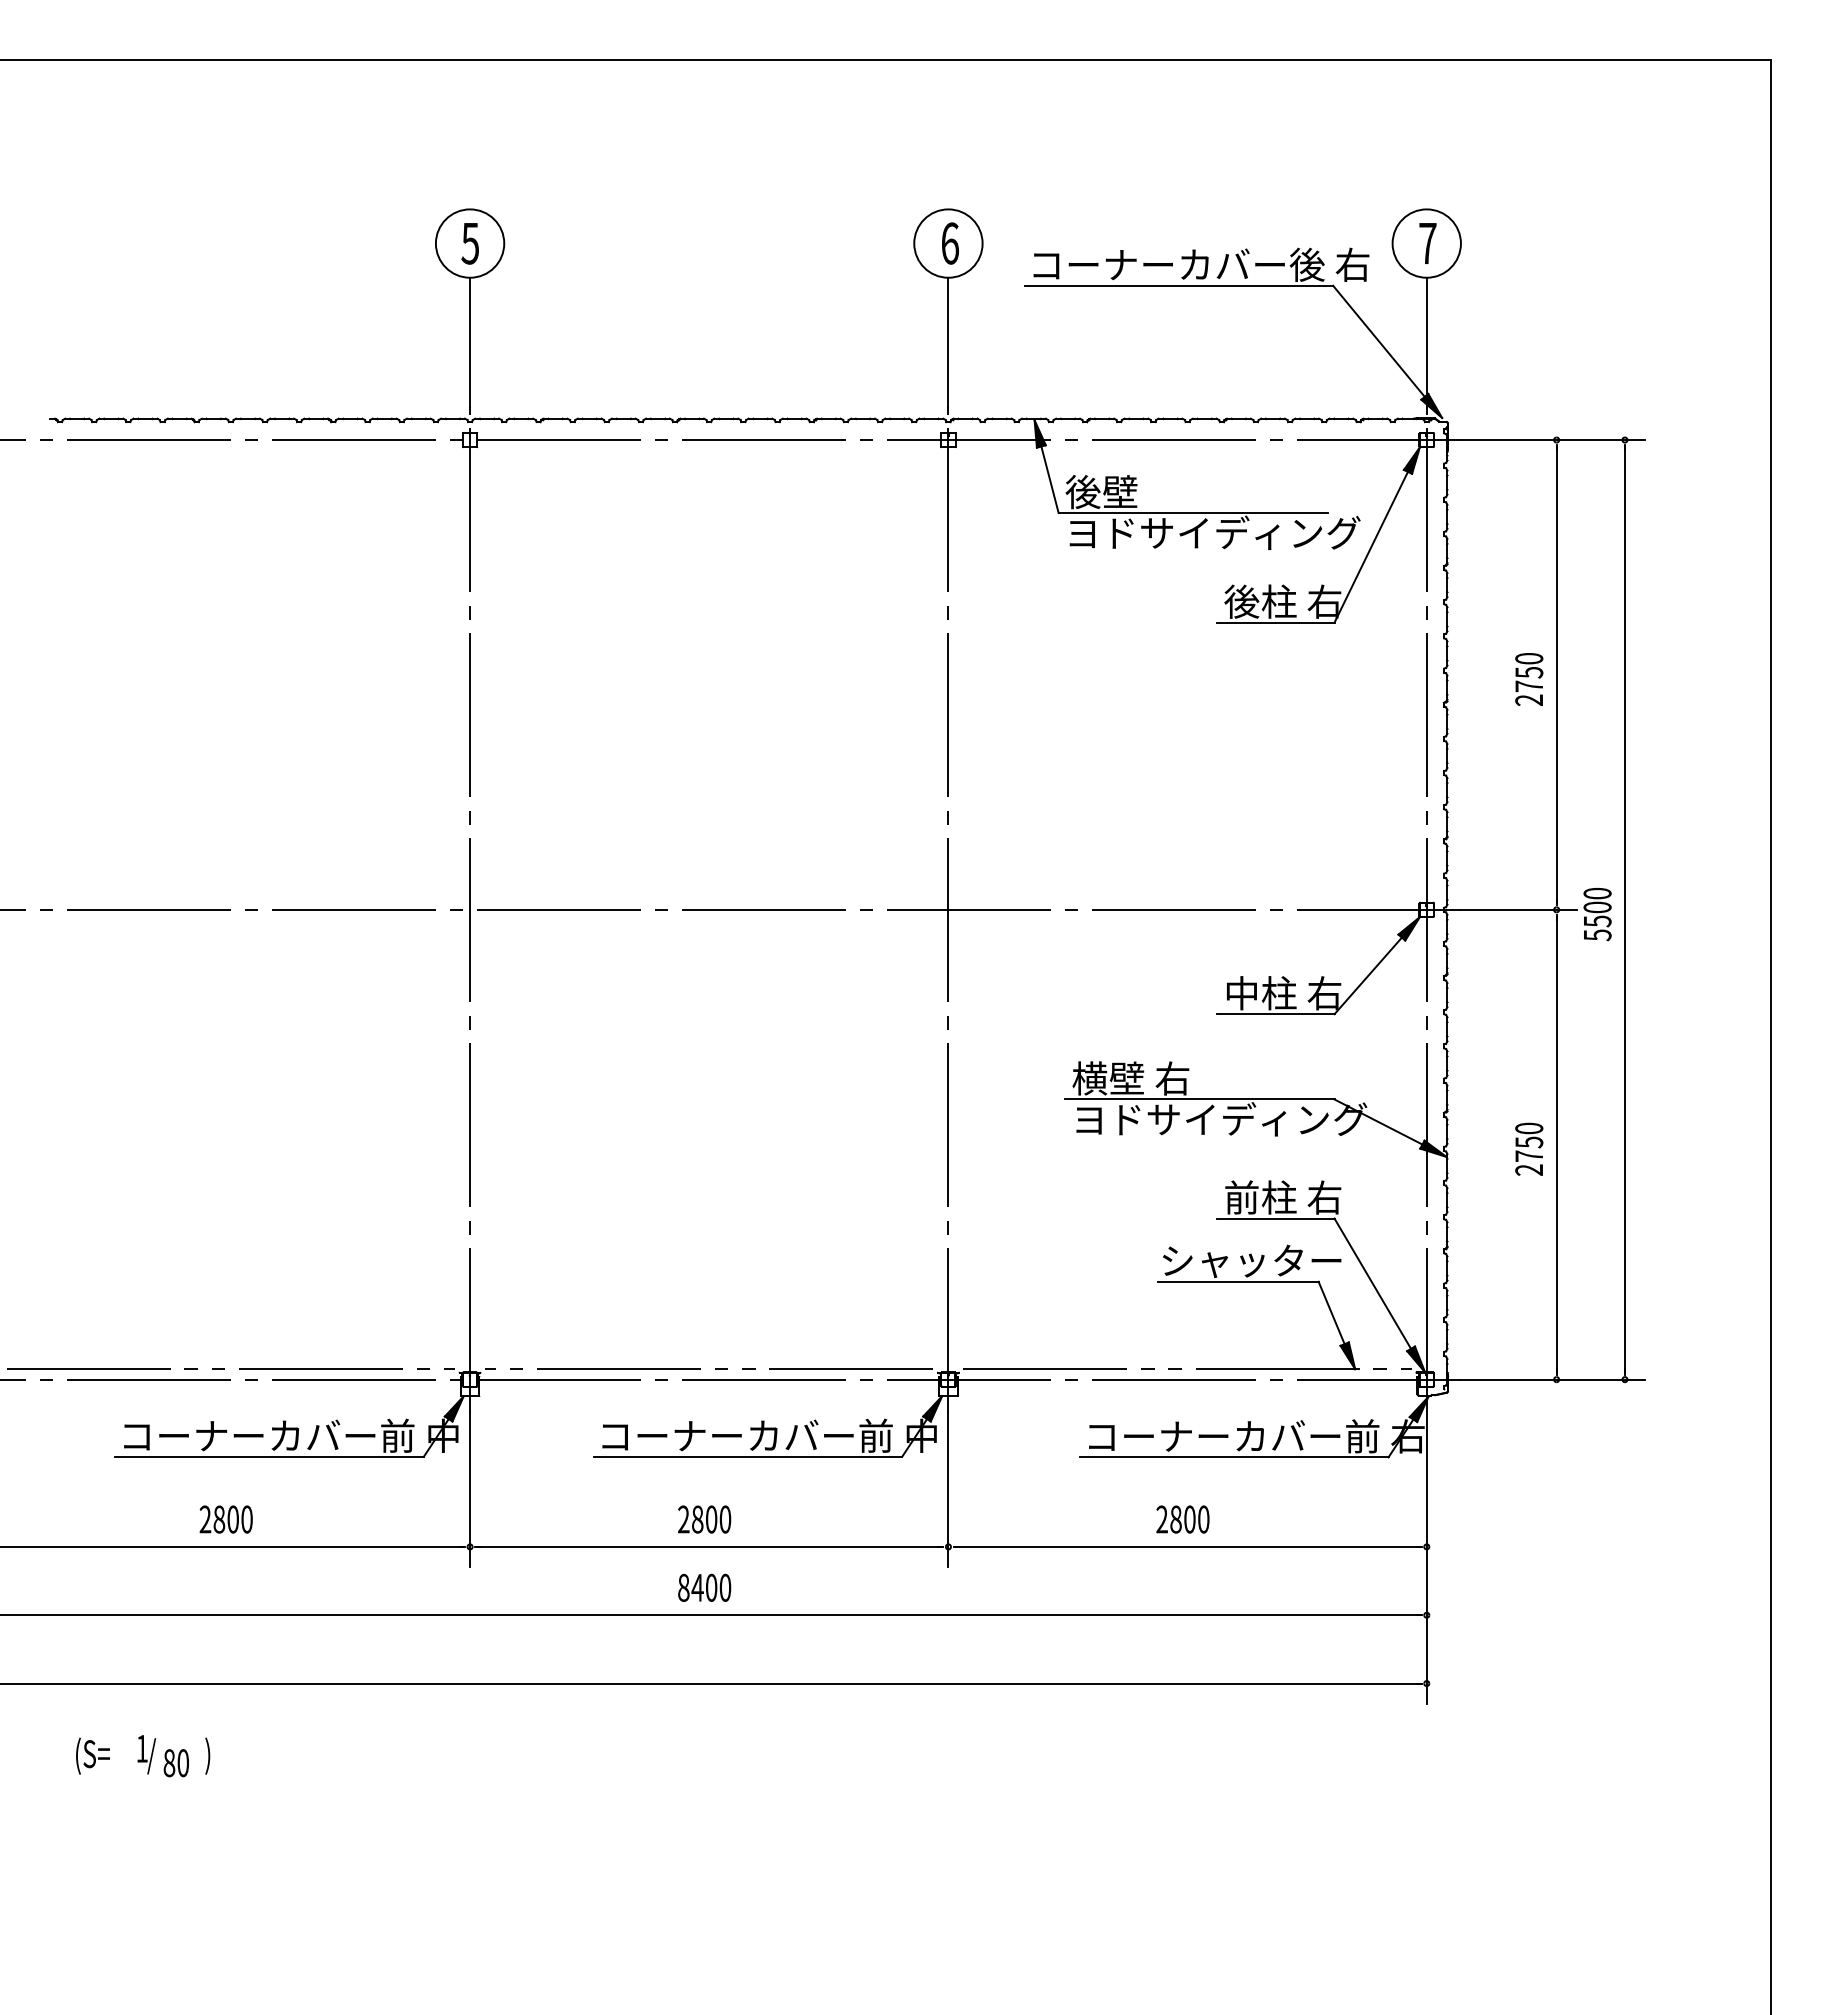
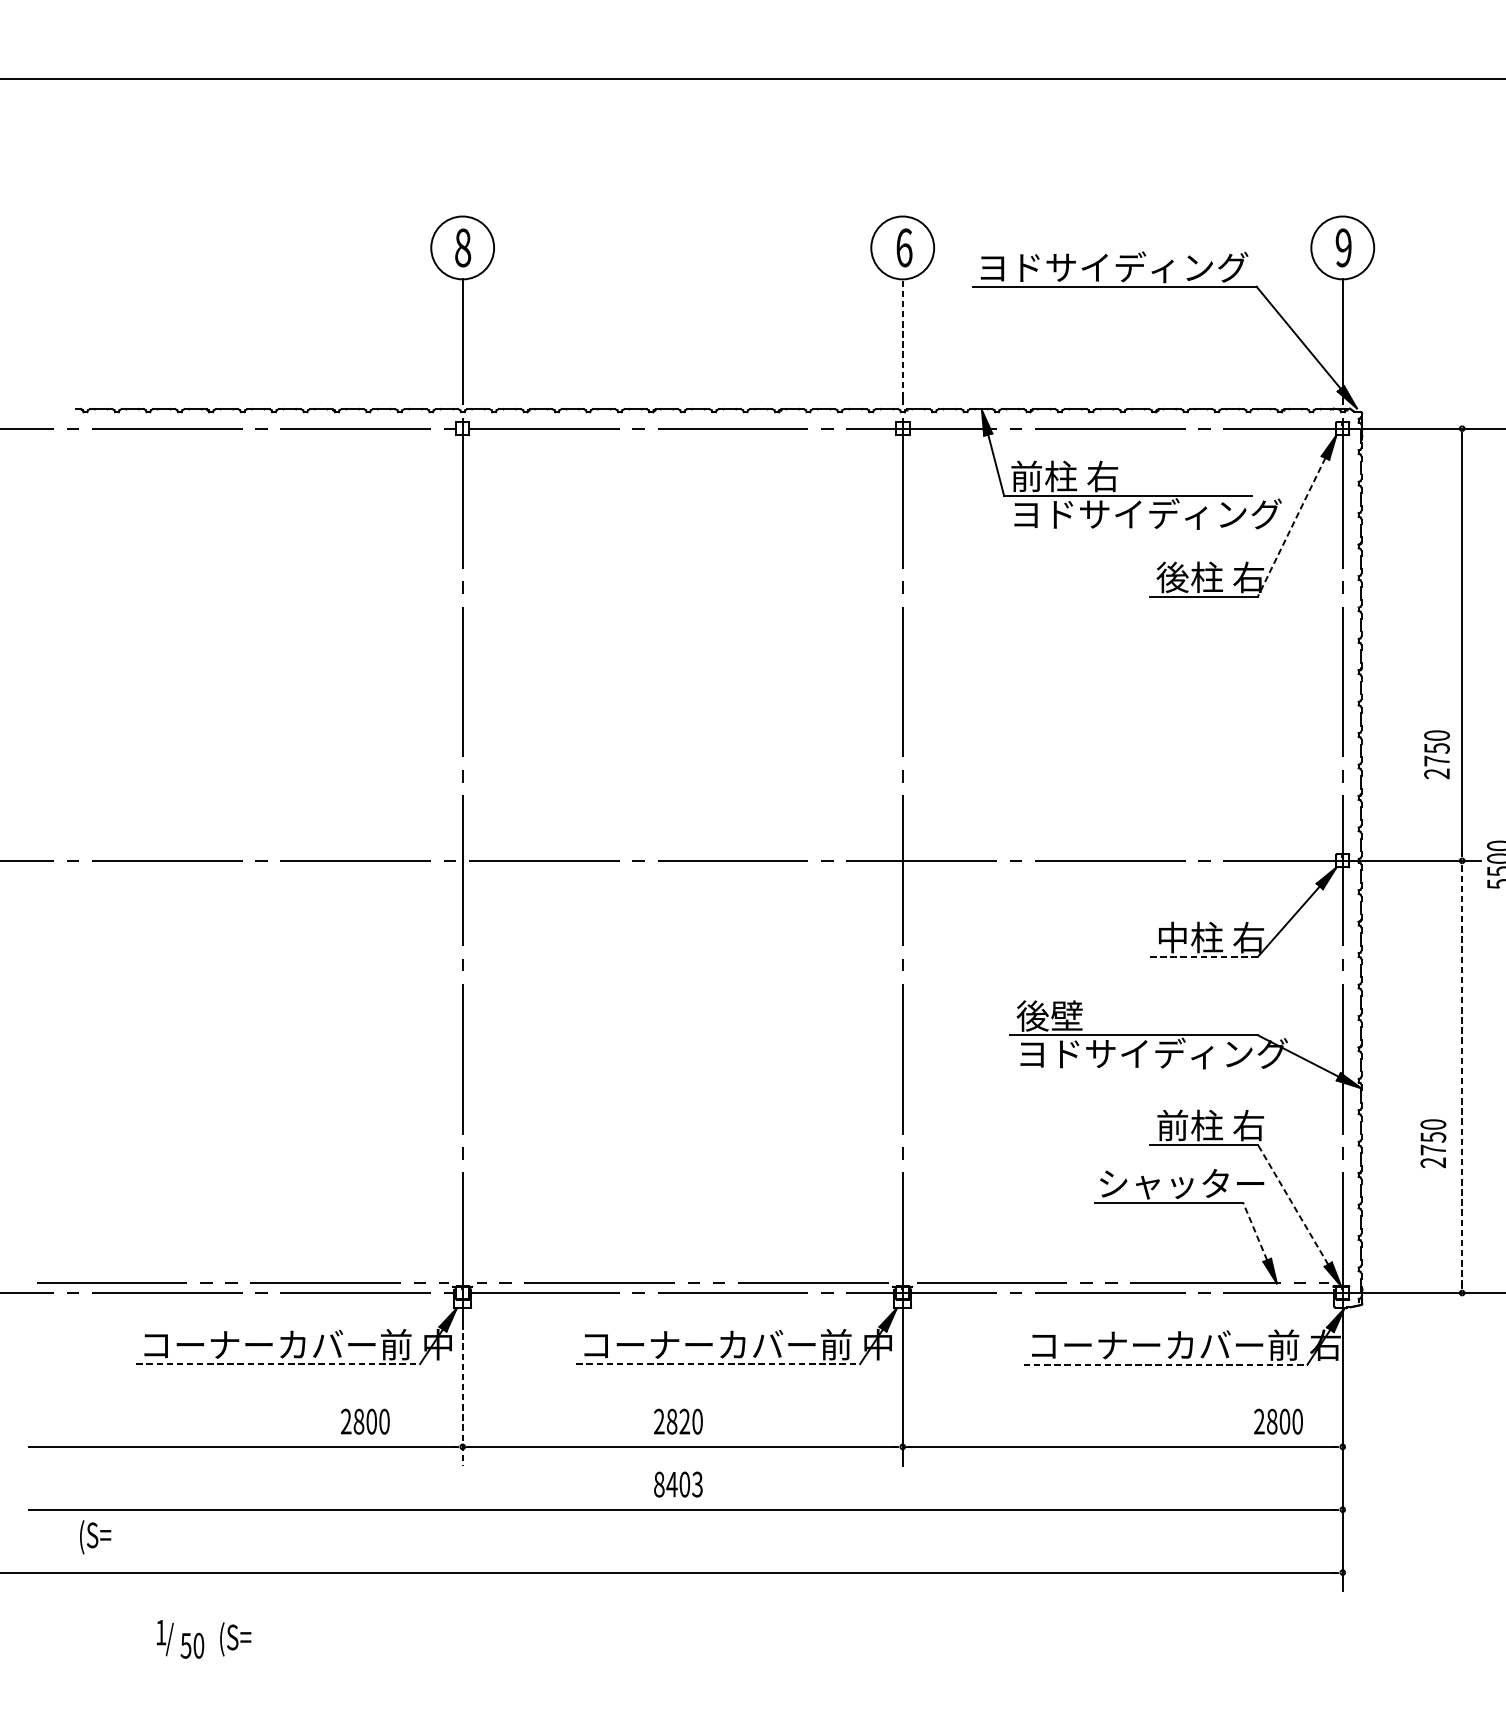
text: (470, 243) -> (463, 247), 5 -> 8
text: (1427, 243) -> (1343, 247), 7 -> 9
text: (1201, 264) -> (1135, 267), コーナーカバー後 右 -> ヨドサイディング
line: (948, 342) -> (902, 338), solid -> dashed
text: (1123, 491) -> (1063, 476), 後壁 -> 前柱 右
line: (1371, 547) -> (1291, 527), solid -> dashed
text: (1529, 679) -> (1437, 754), moved
line: (1275, 1014) -> (1203, 957), solid -> dashed
text: (1130, 1078) -> (1070, 1015), 横壁 右 -> 後壁
line: (1556, 1144) -> (1462, 1076), solid -> dashed
text: (1529, 1148) -> (1433, 1142), moved
line: (1372, 1283) -> (1292, 1204), solid -> dashed
line: (1331, 1312) -> (1255, 1231), solid -> dashed
line: (270, 1456) -> (279, 1363), solid -> dashed
line: (748, 1456) -> (718, 1363), solid -> dashed
line: (1234, 1457) -> (1165, 1364), solid -> dashed
line: (470, 1490) -> (463, 1394), solid -> dashed
text: (225, 1519) -> (364, 1421), moved
text: (711, 1519) -> (684, 1421), 2800 -> 2820
text: (1182, 1519) -> (1278, 1421), moved
text: (725, 1587) -> (697, 1484), 8400 -> 8403
text: (92, 1755) -> (95, 1536), moved
text: (222, 1755) -> (234, 1638), ) -> (S=
text: (169, 1763) -> (186, 1646), 80 -> 50

